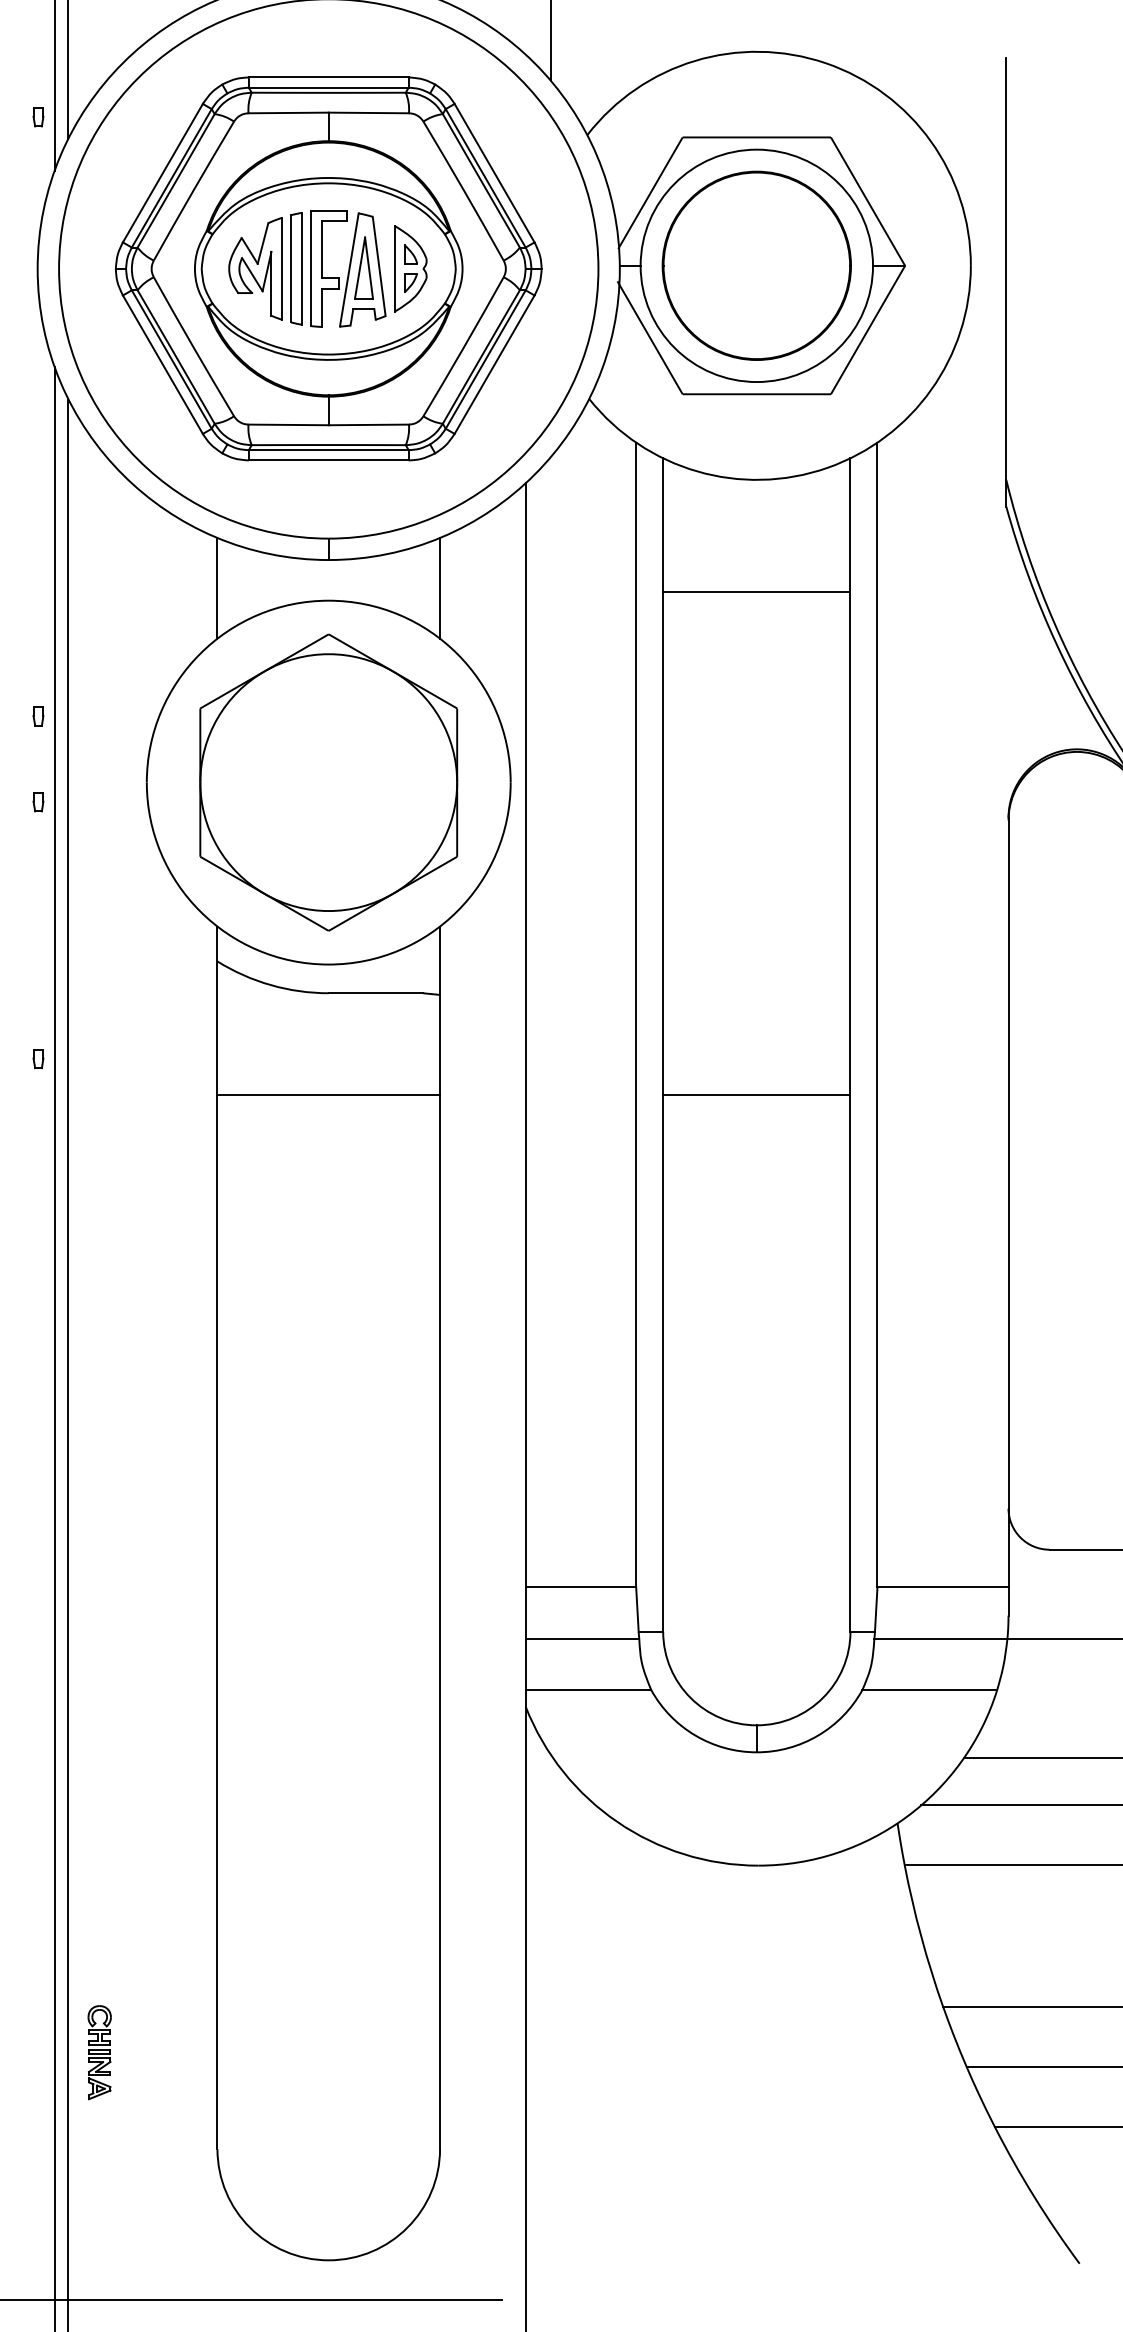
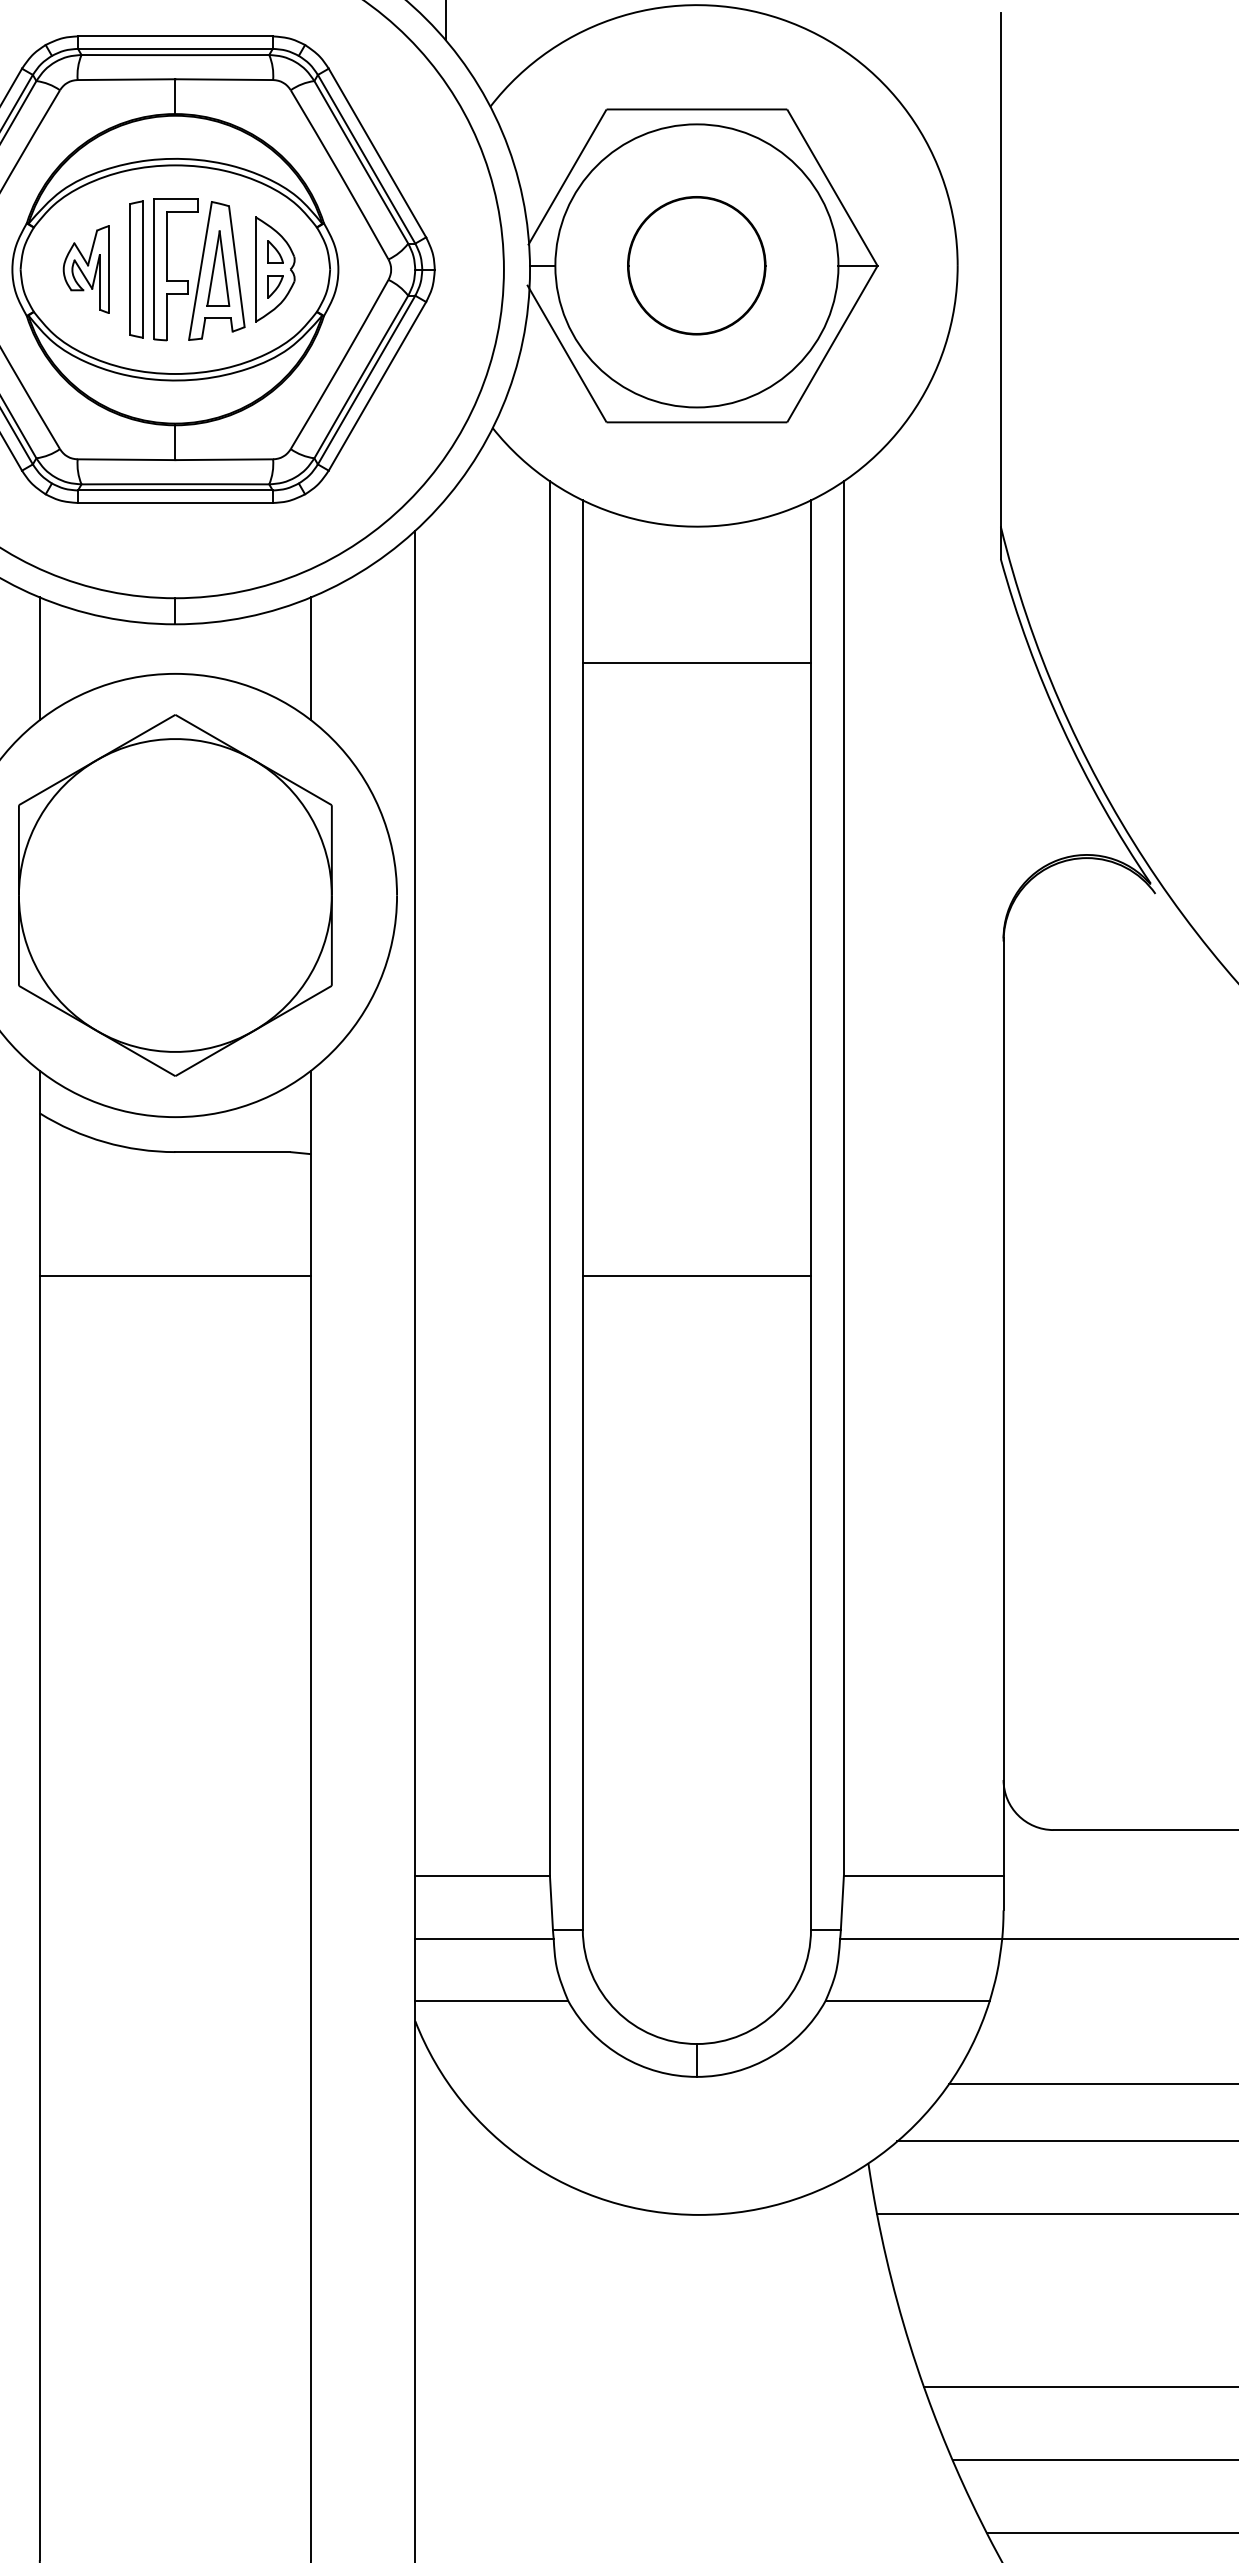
part: (756, 265) -> (696, 265), size x0.6
part: (255, 268) -> (86, 269), size x0.7

